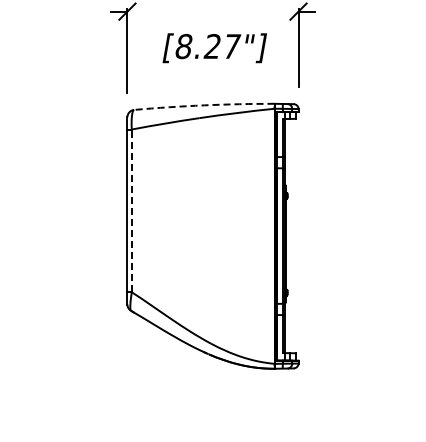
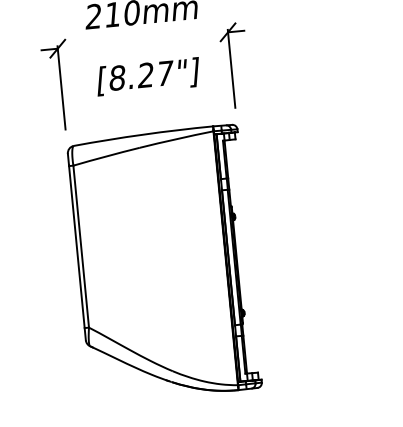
arc: (204, 105) -> (143, 134), dashed -> solid
line: (131, 210) -> (80, 246), dashed -> solid

